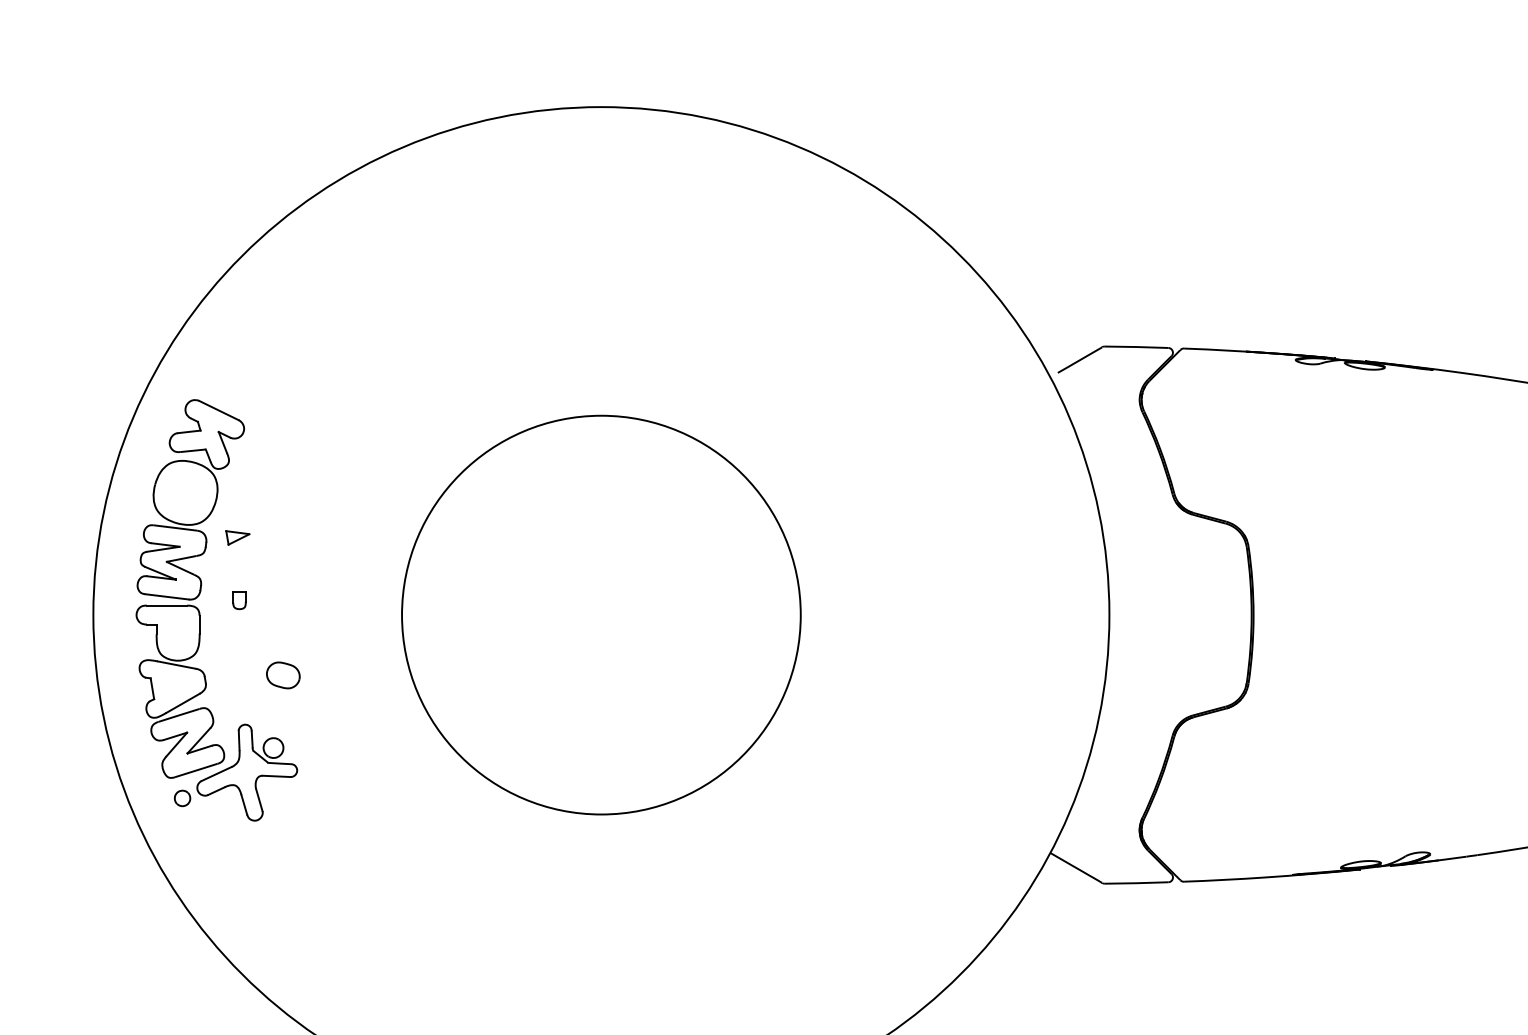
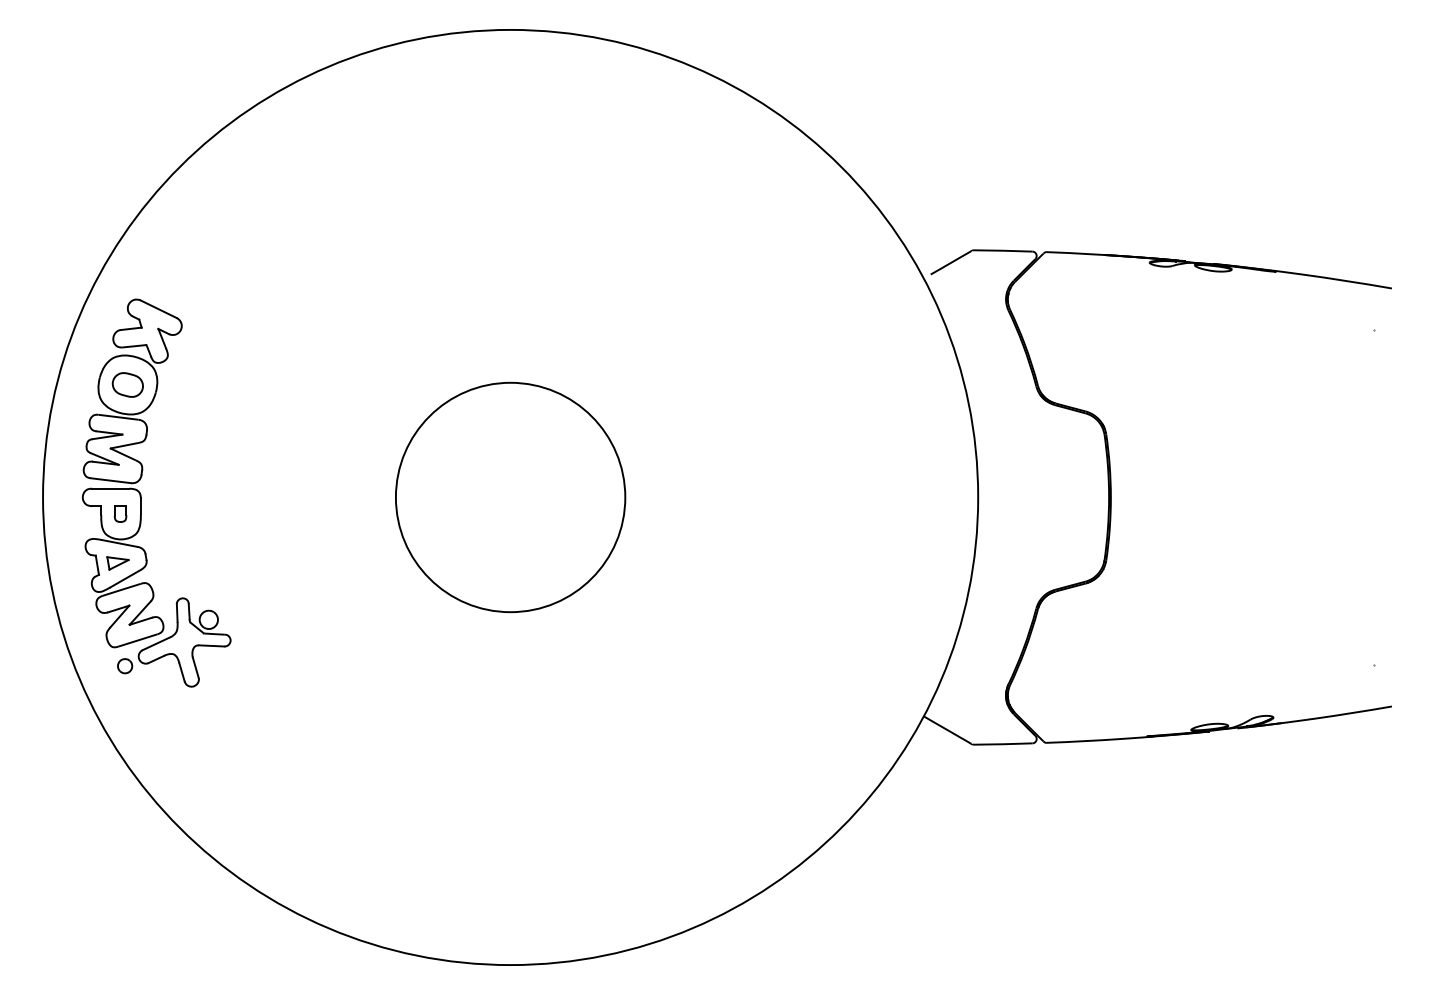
part: (237, 537) -> (117, 563), moved
part: (239, 599) -> (120, 513), moved
circle: (601, 615) -> (510, 497), size x0.62
part: (282, 674) -> (127, 384), moved

